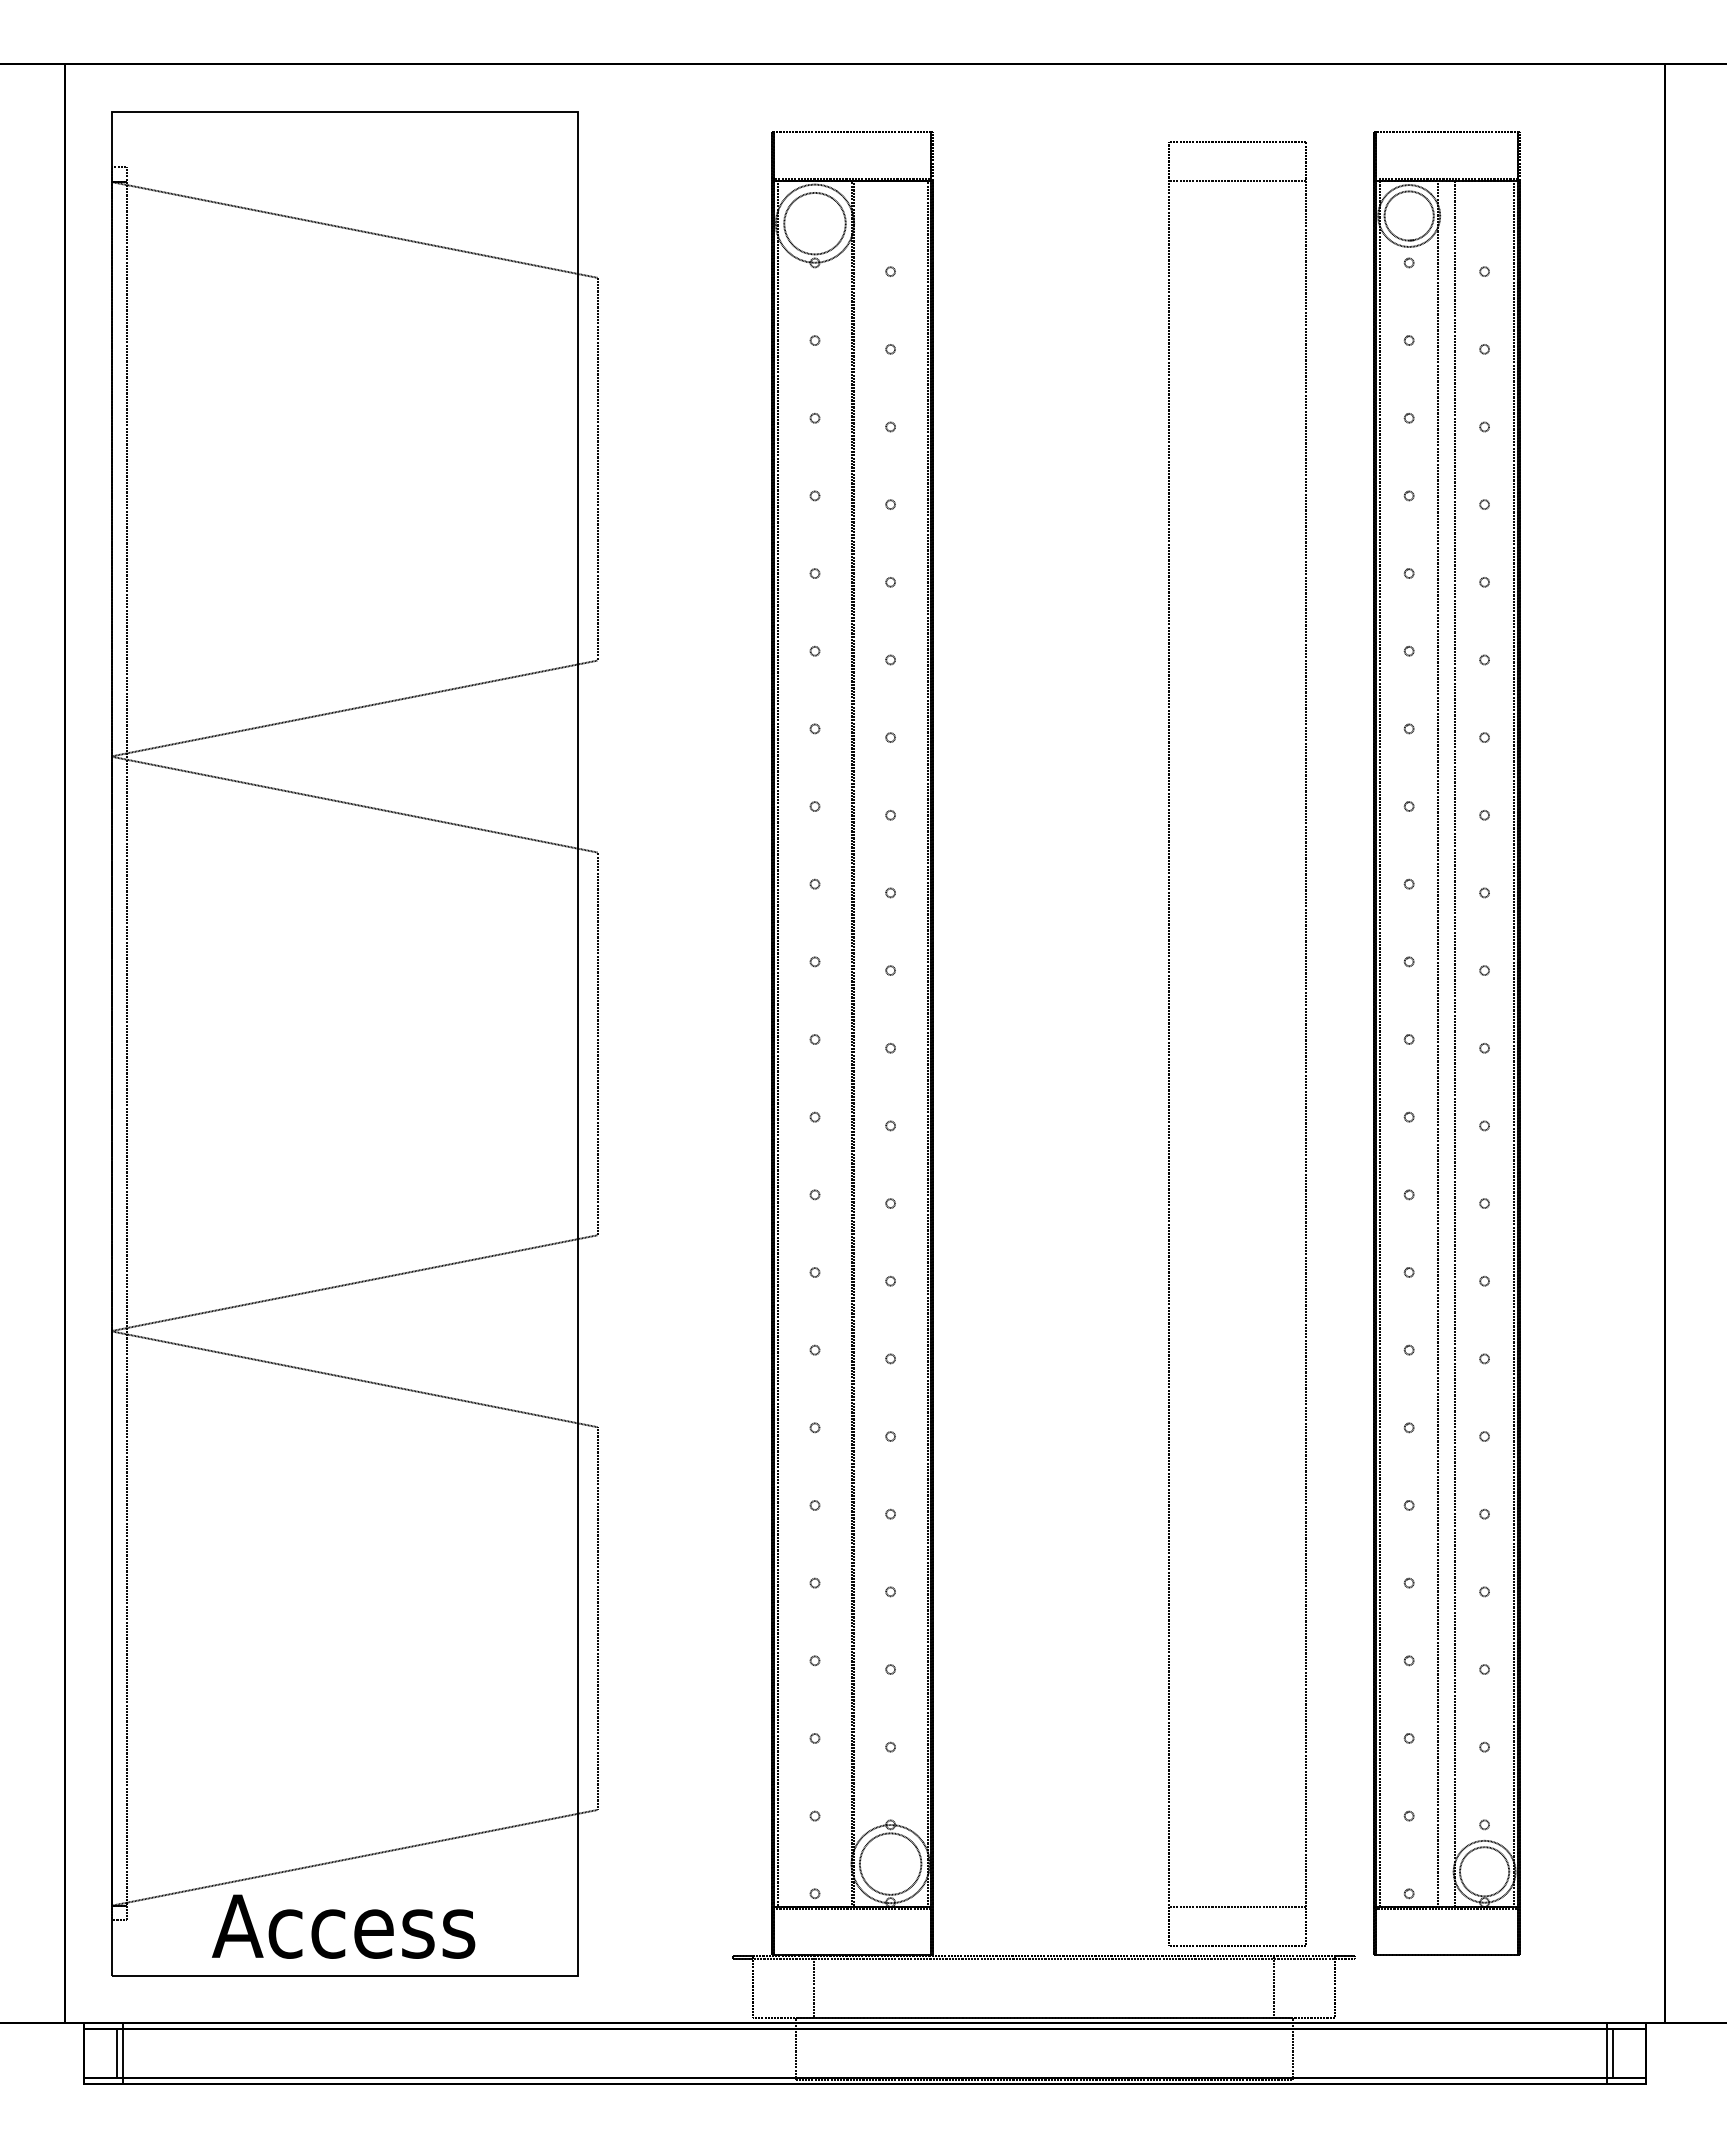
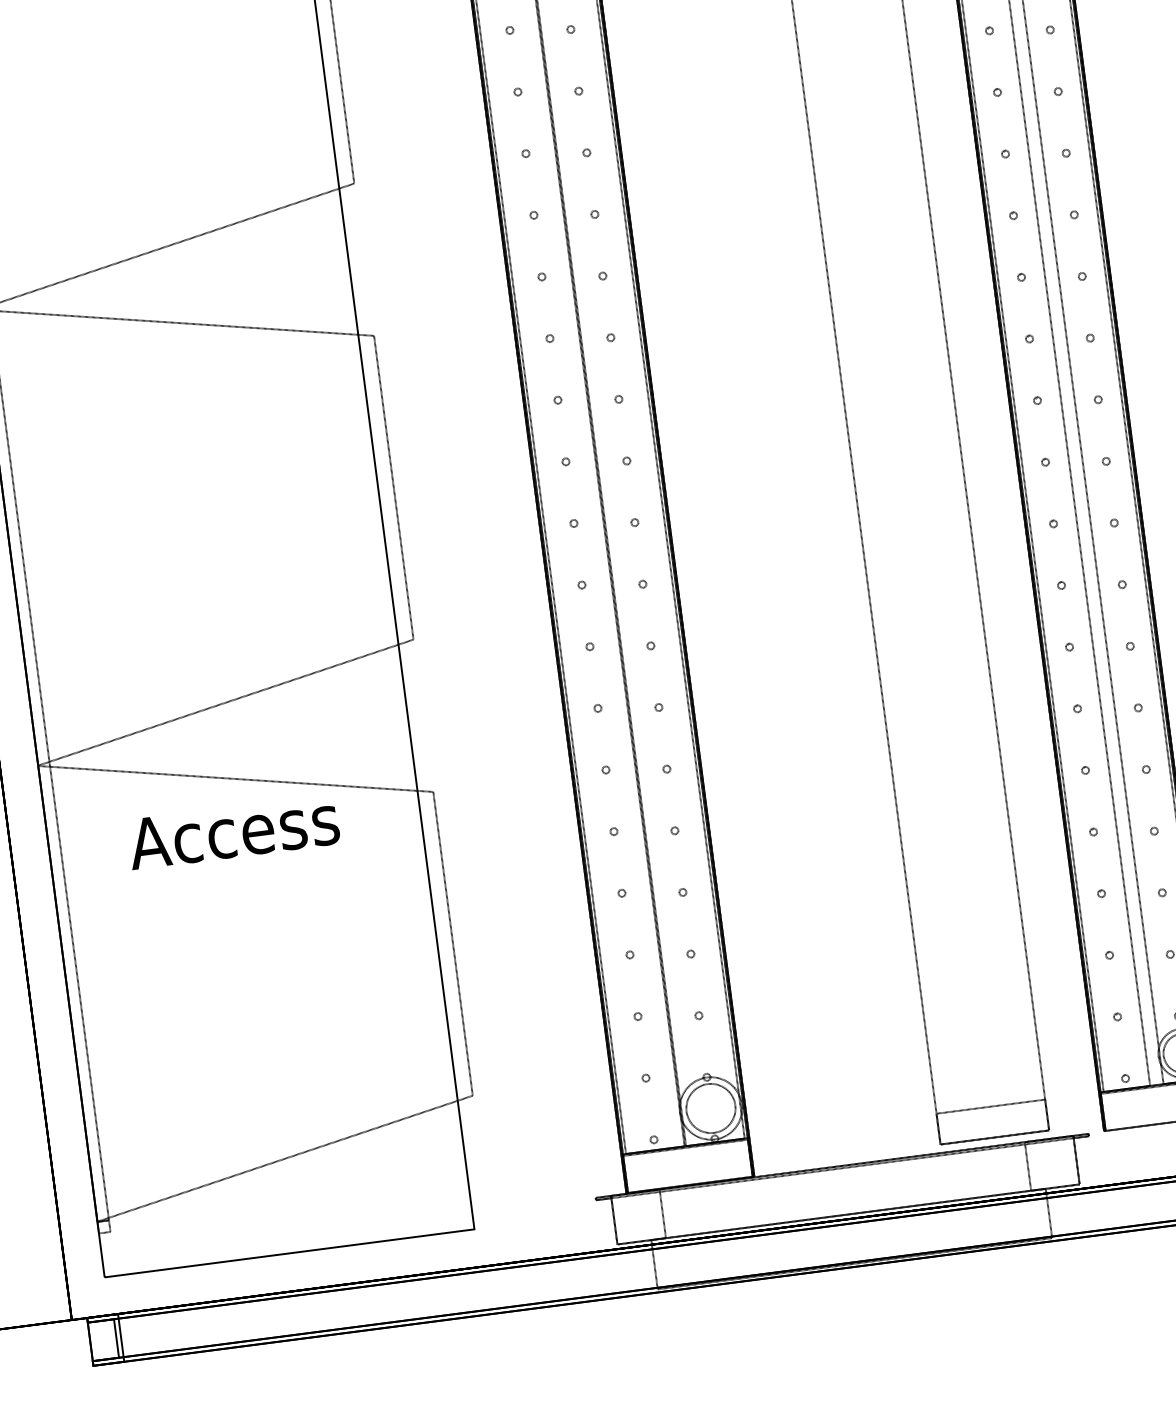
text: (343, 1926) -> (233, 831), moved

